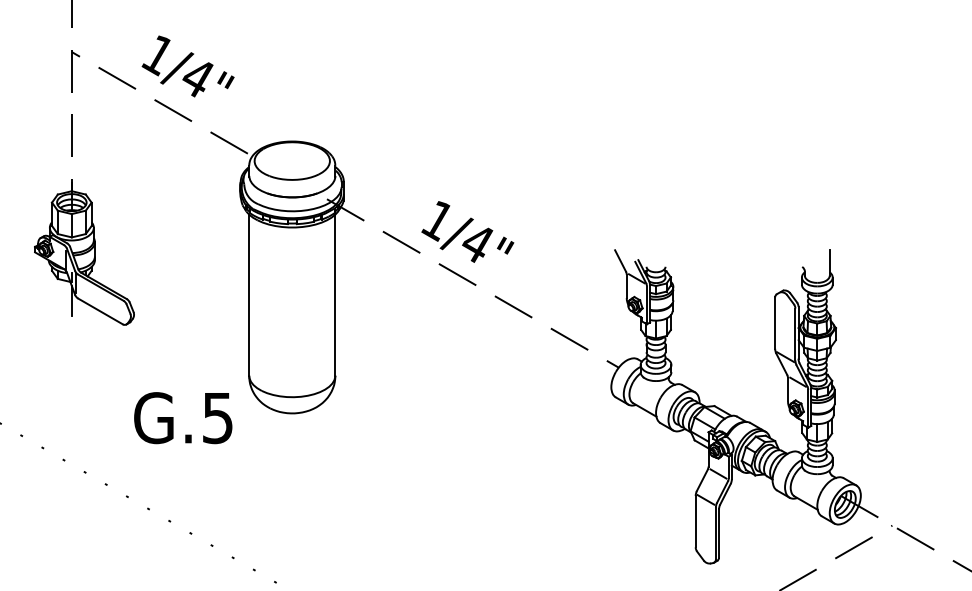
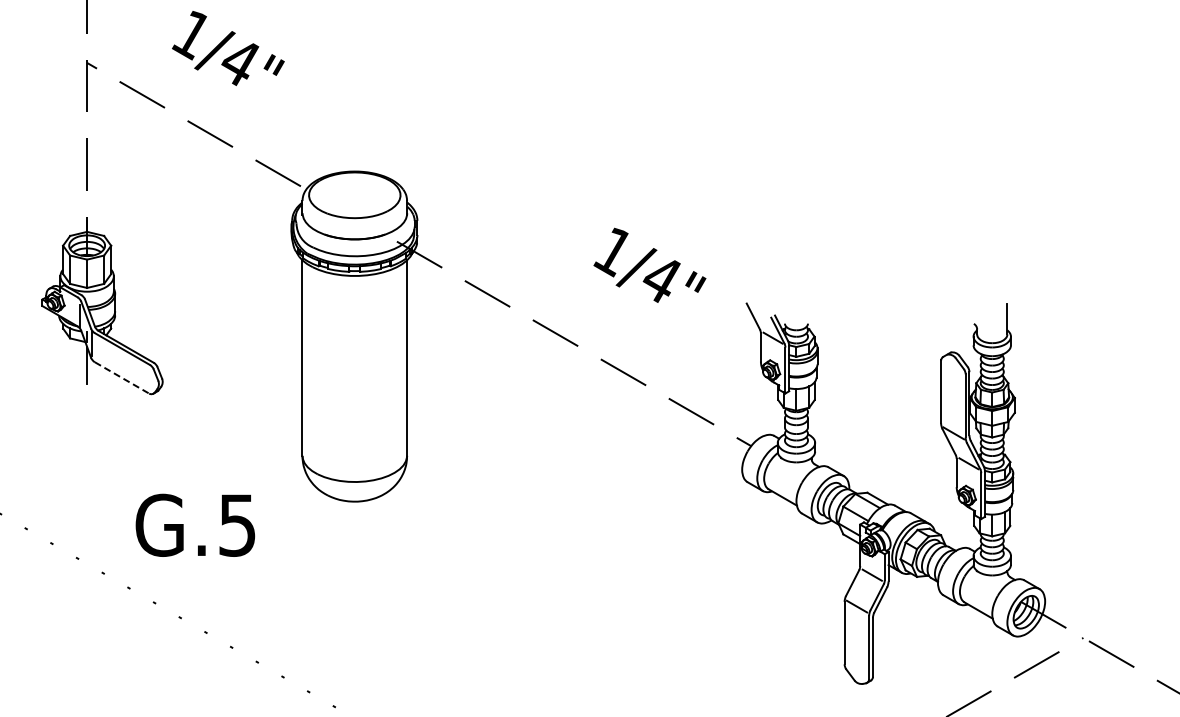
text: (188, 66) -> (228, 48), moved
text: (467, 231) -> (649, 264), moved
line: (100, 311) -> (122, 378), solid -> dashed
text: (183, 417) -> (195, 524), moved

